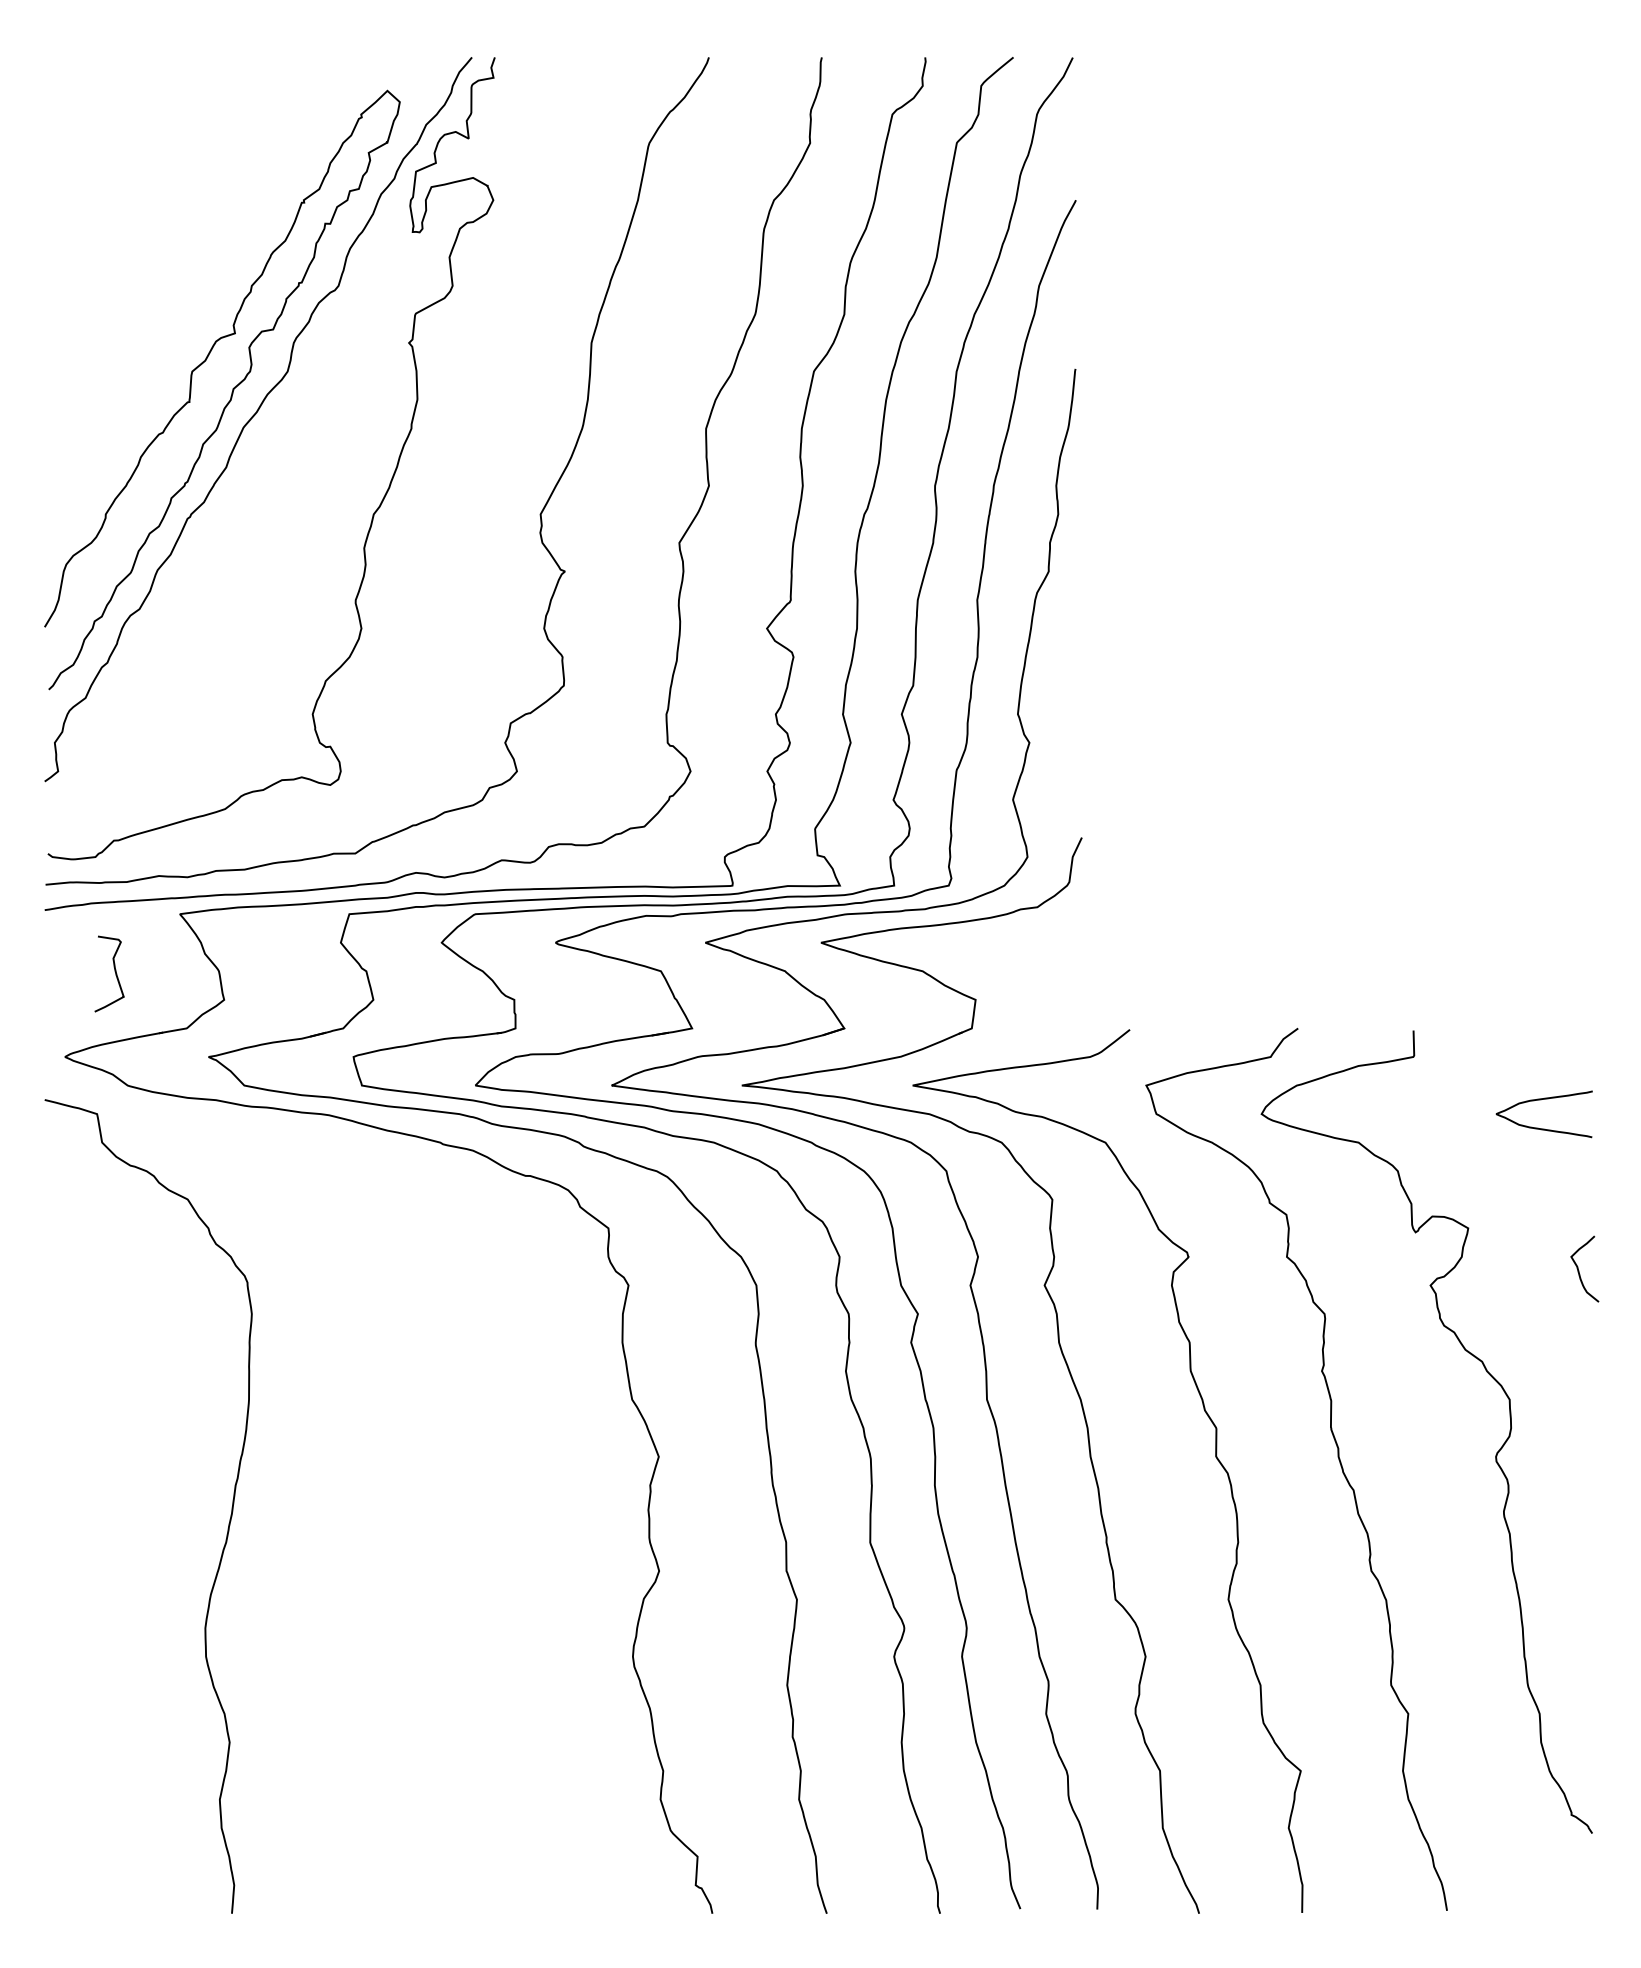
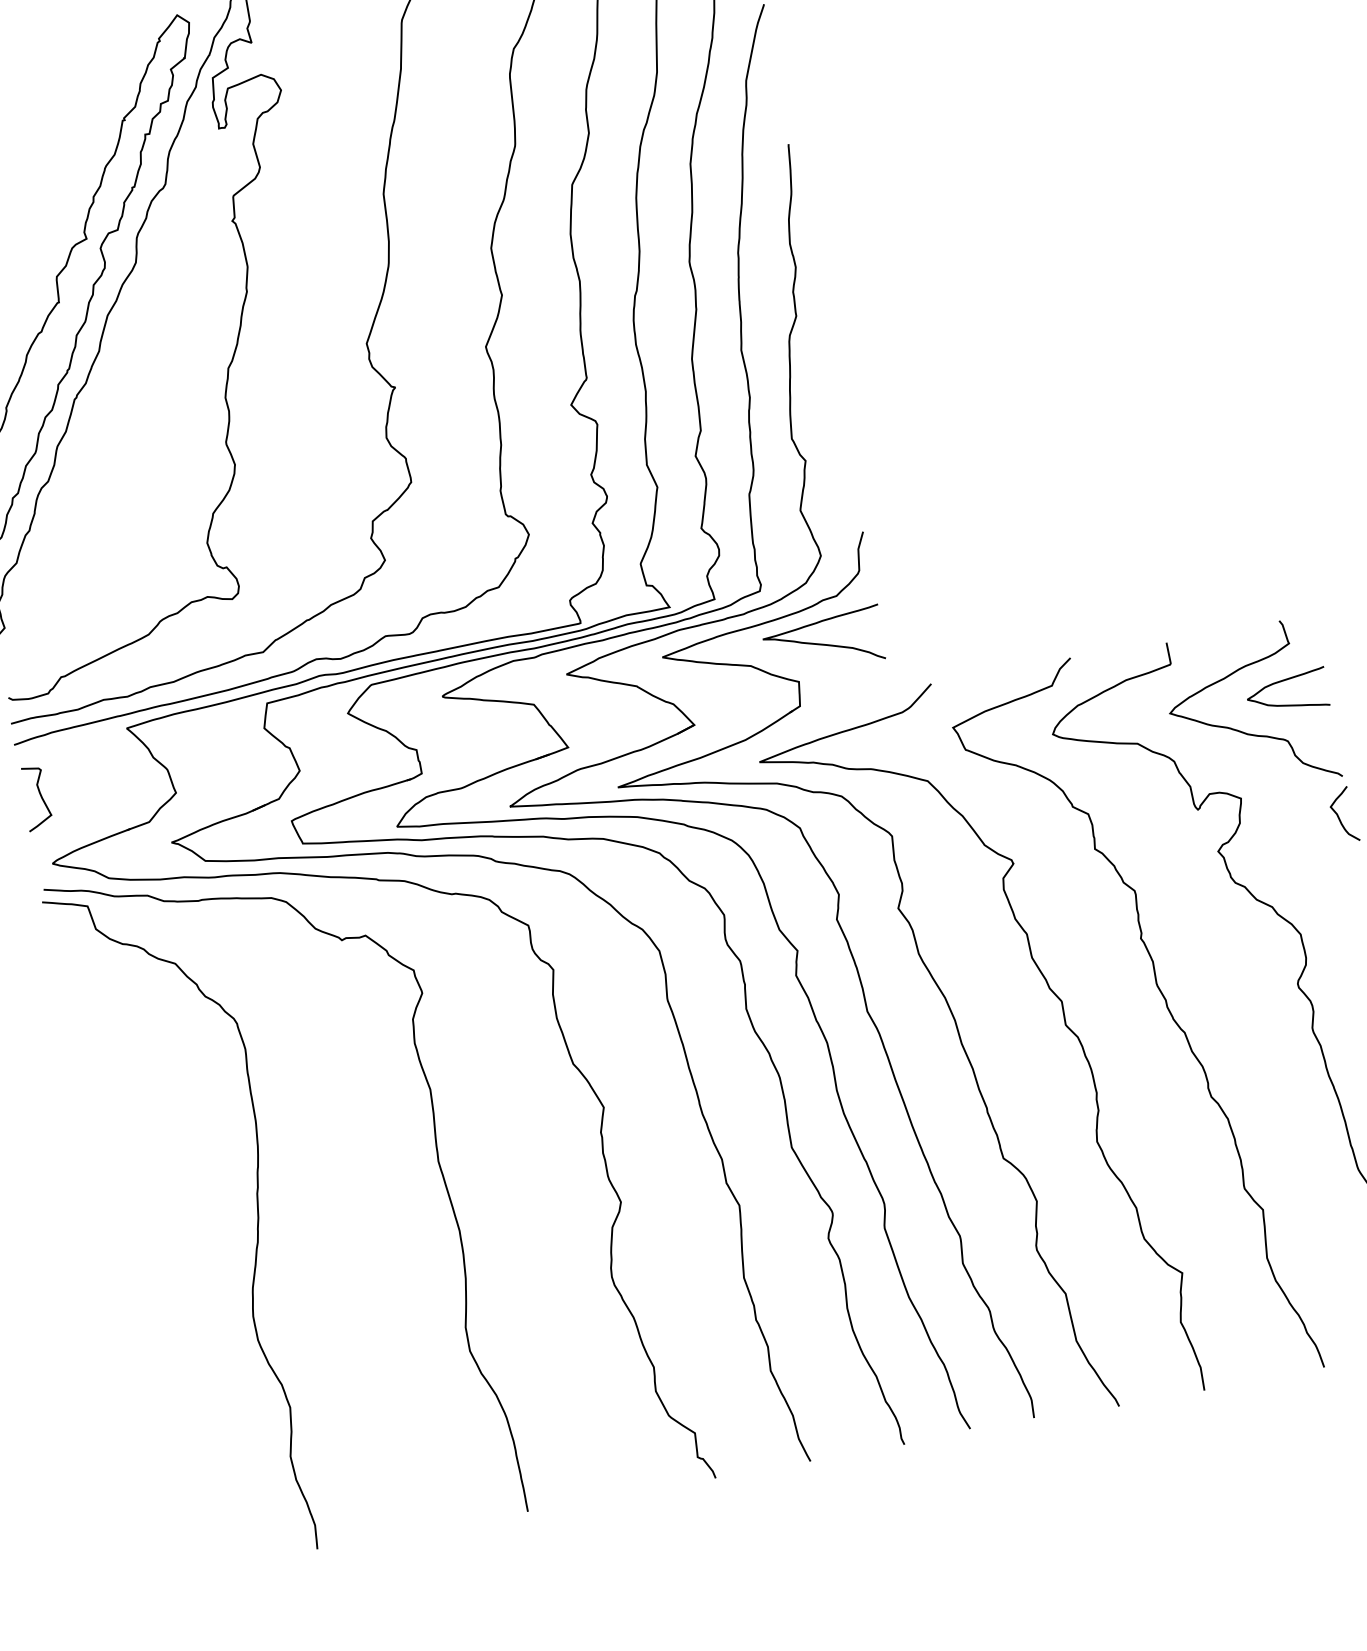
curve: (1012, 960) -> (823, 643), added
curve: (114, 971) -> (39, 795), moved
curve: (1484, 1150) -> (1243, 731), added
curve: (453, 1489) -> (438, 1164), added

